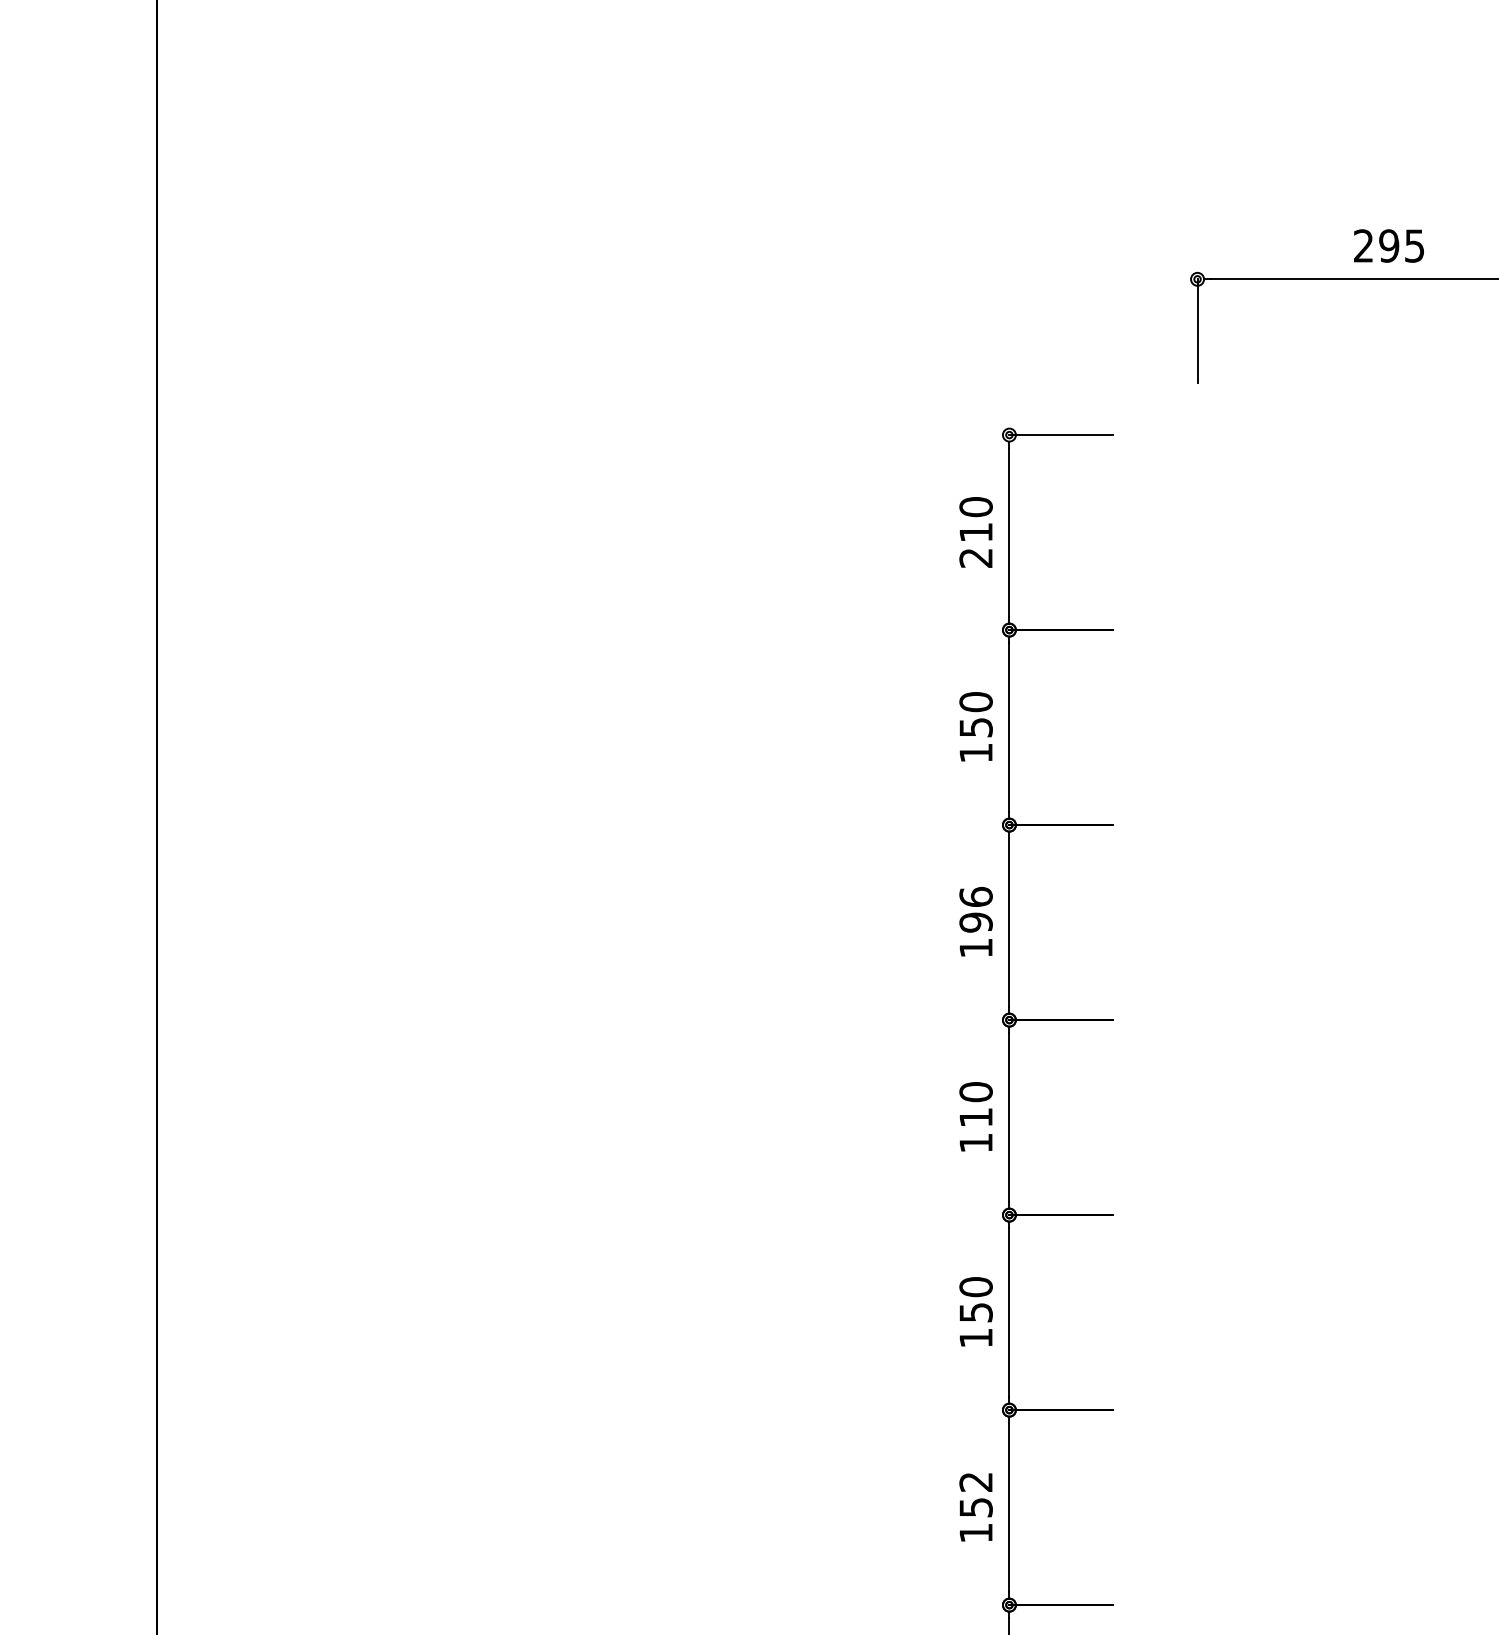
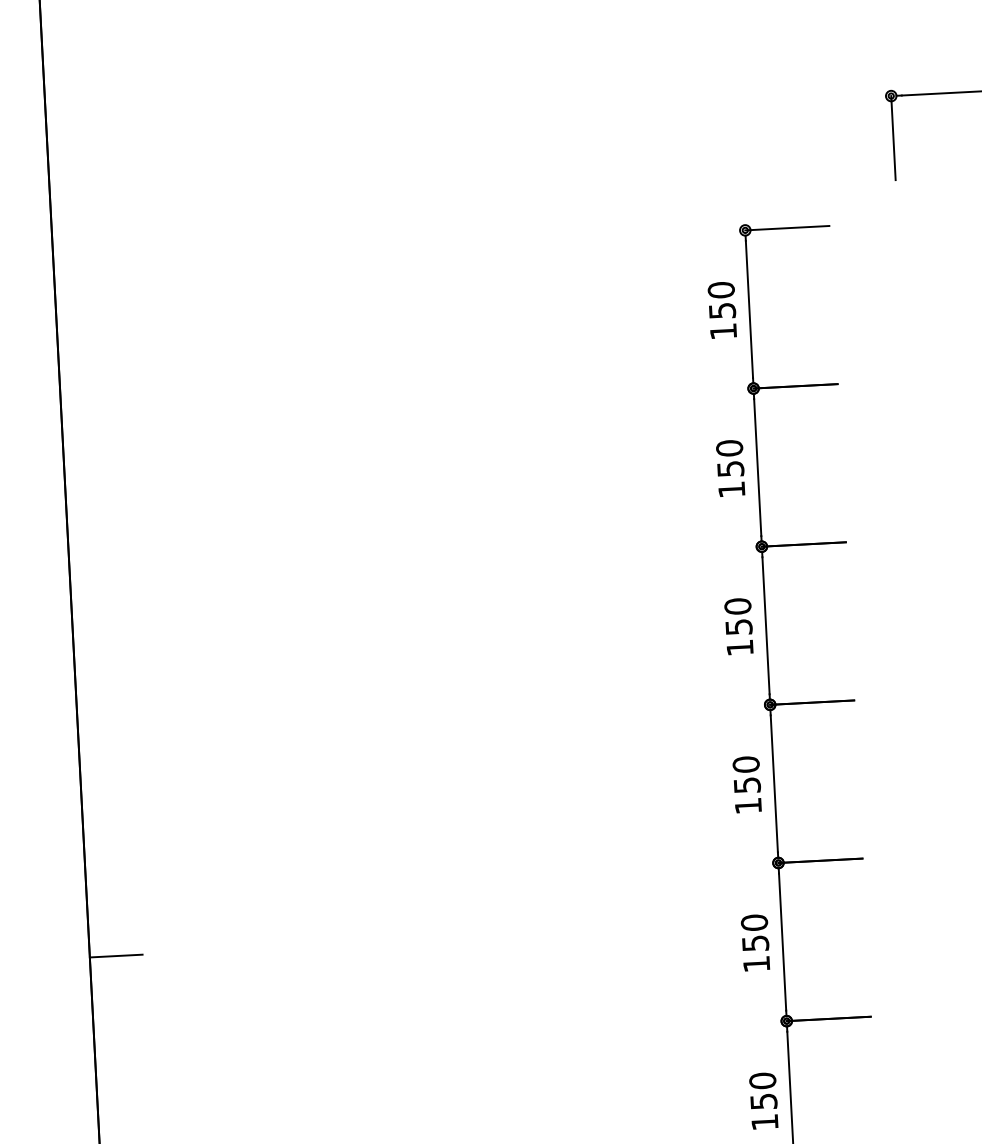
text: (975, 545) -> (722, 321), 210 -> 150
text: (975, 909) -> (737, 616), 196 -> 150
text: (975, 1117) -> (746, 785), 110 -> 150
line: (188, 1286) -> (115, 955), added
text: (975, 1482) -> (762, 1081), 152 -> 150

